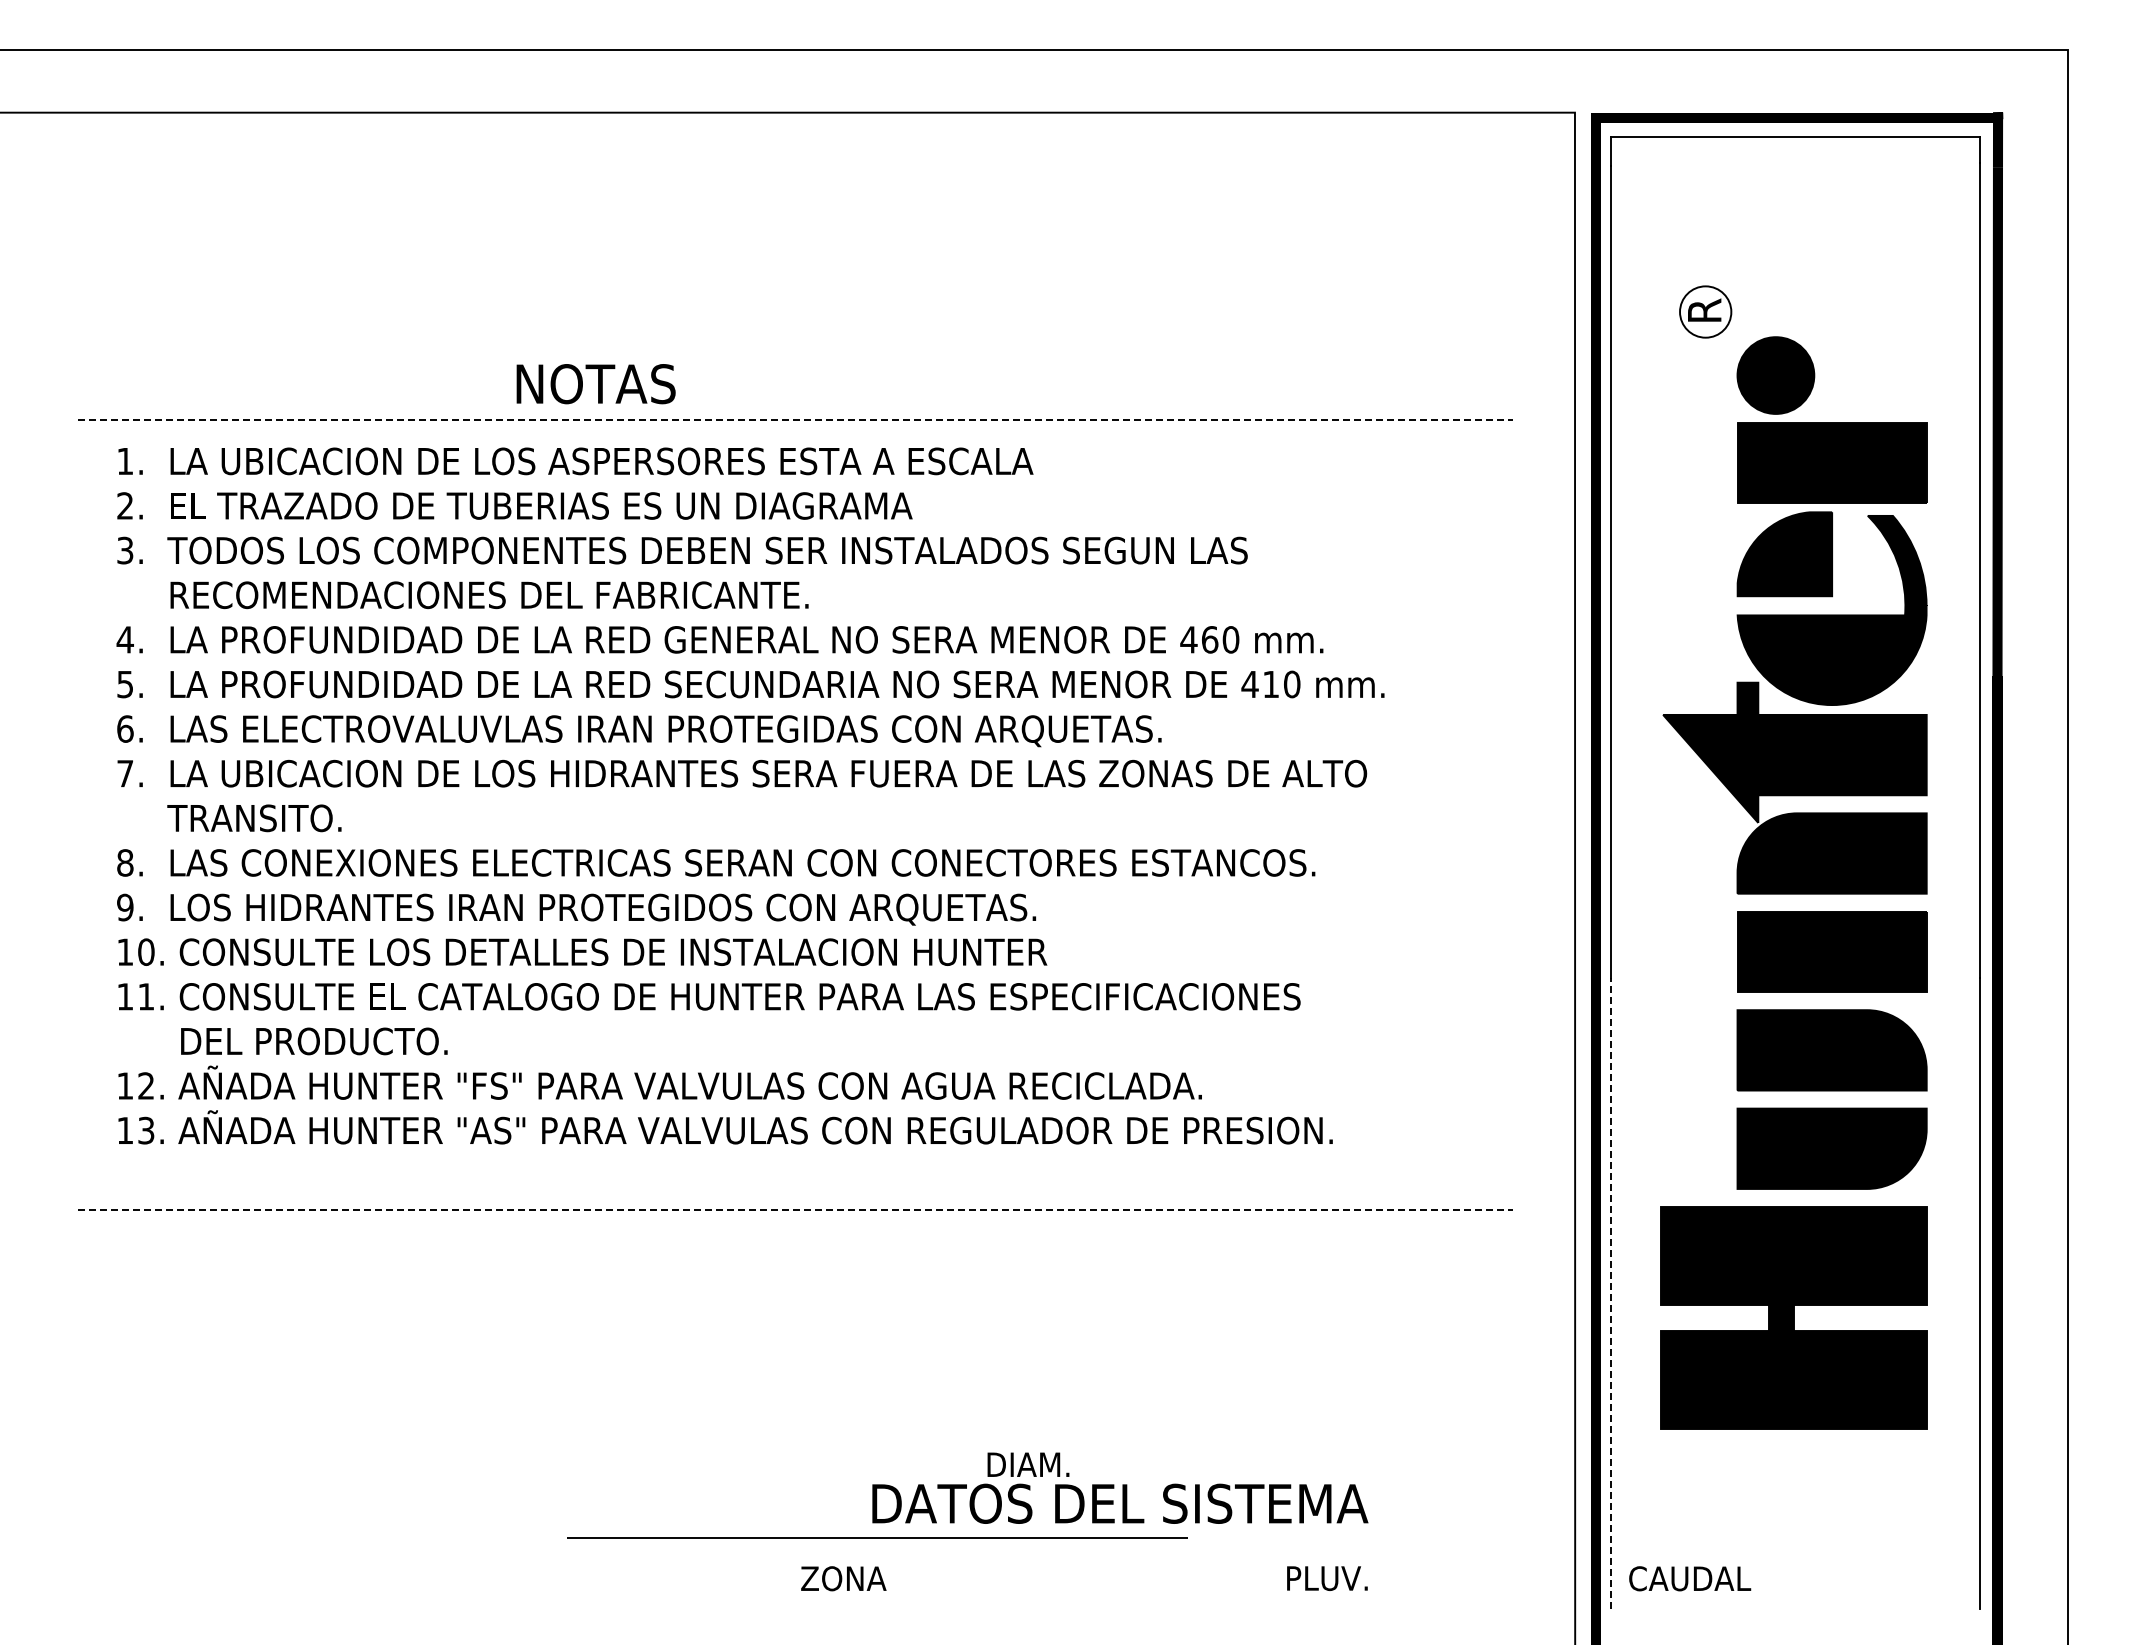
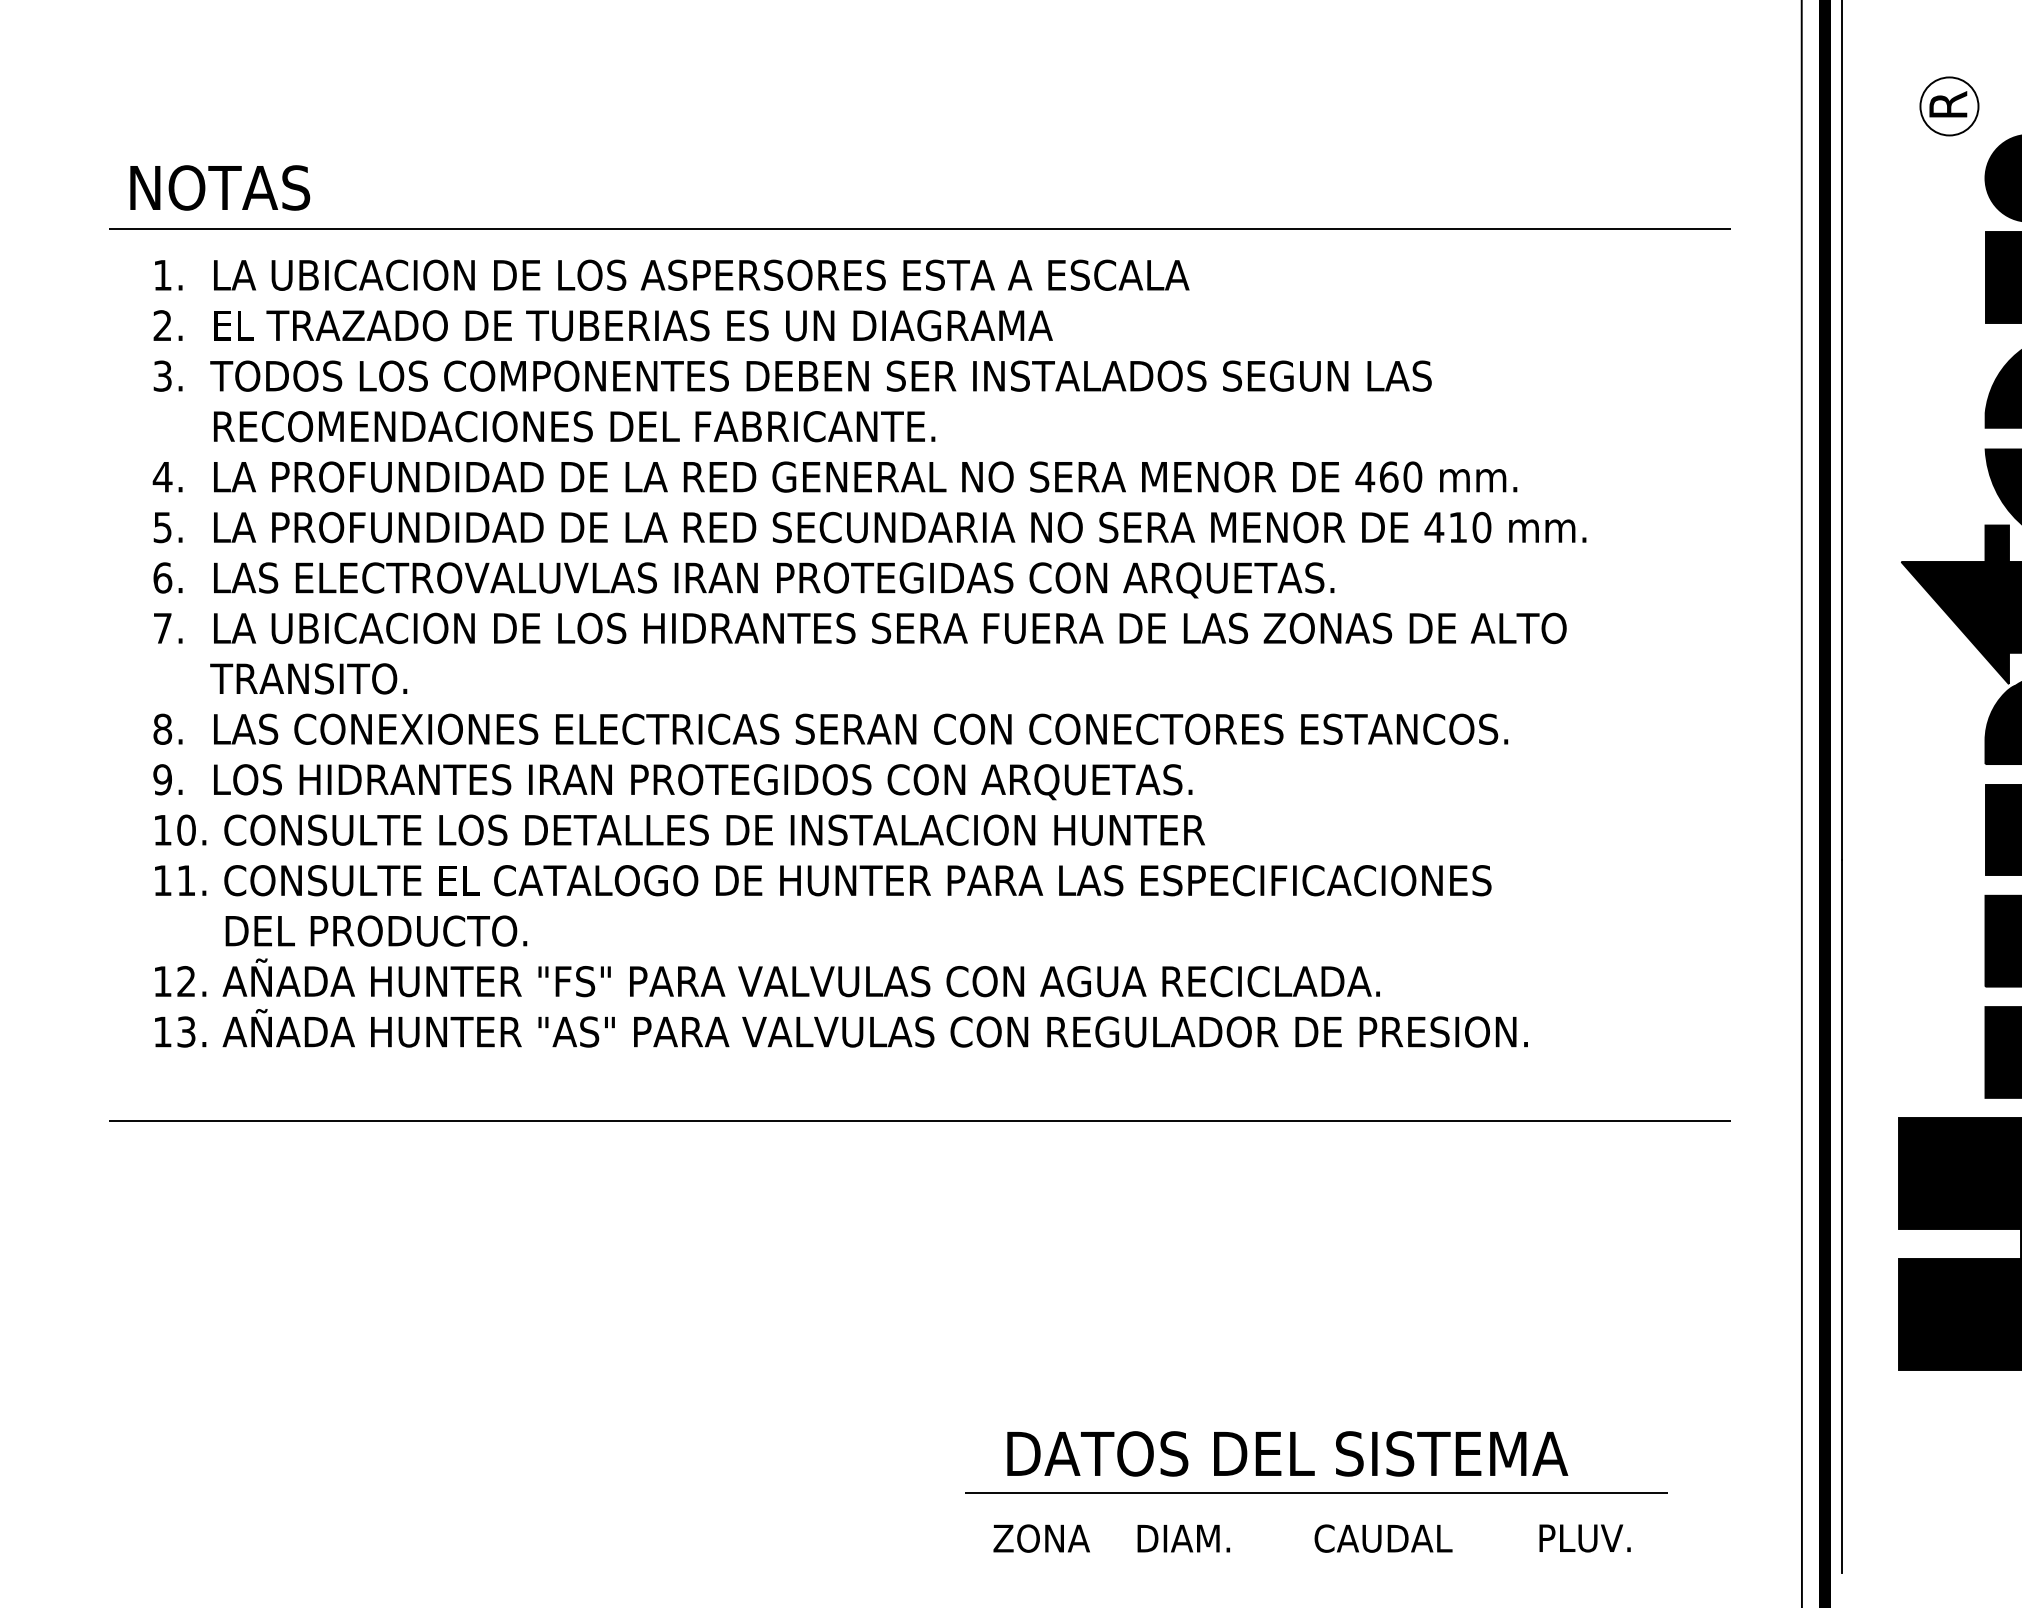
text: (595, 384) -> (219, 188), moved
line: (795, 420) -> (920, 229), dashed -> solid
line: (795, 1209) -> (920, 1121), dashed -> solid
line: (1610, 1293) -> (1841, 1216), dashed -> solid
text: (1028, 1464) -> (1183, 1538), moved
line: (877, 1537) -> (1316, 1491), moved
text: (843, 1578) -> (1041, 1538), moved
text: (1327, 1578) -> (1585, 1538), moved
text: (1690, 1578) -> (1383, 1538), moved

